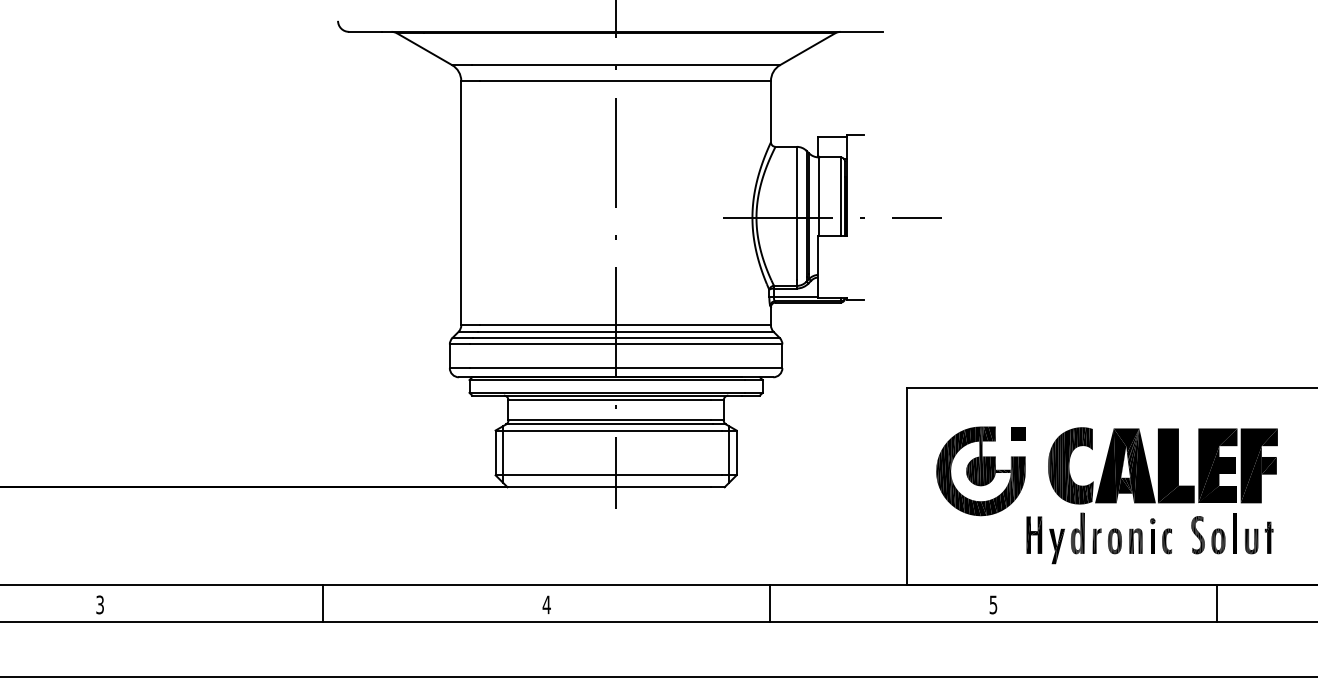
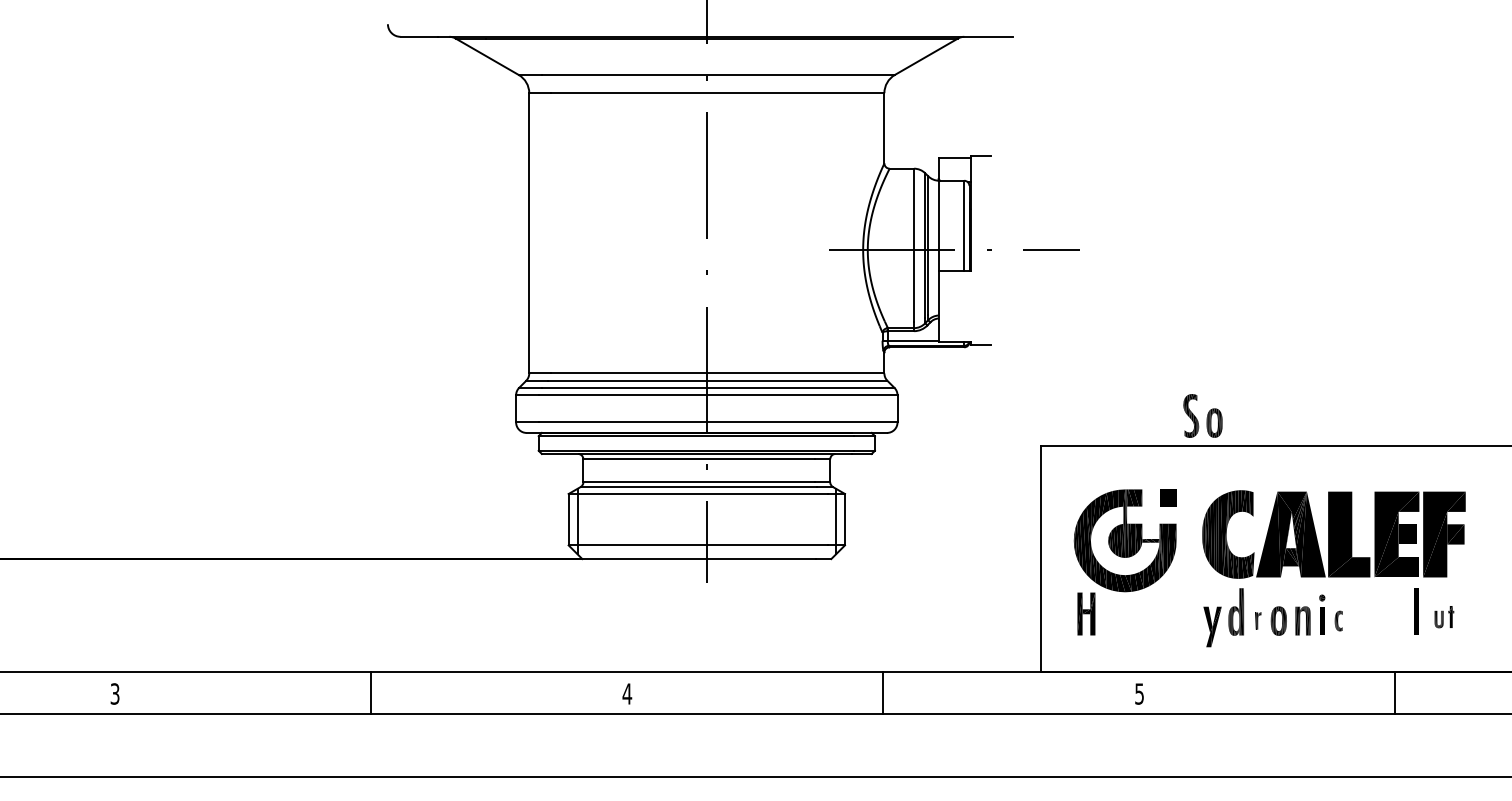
part: (1034, 534) -> (1086, 613), moved
part: (1207, 534) -> (1202, 415), moved
part: (1259, 537) -> (1444, 616), size x0.6
part: (1097, 540) -> (1258, 620), size x0.6
part: (1166, 540) -> (1338, 620), size x0.7

